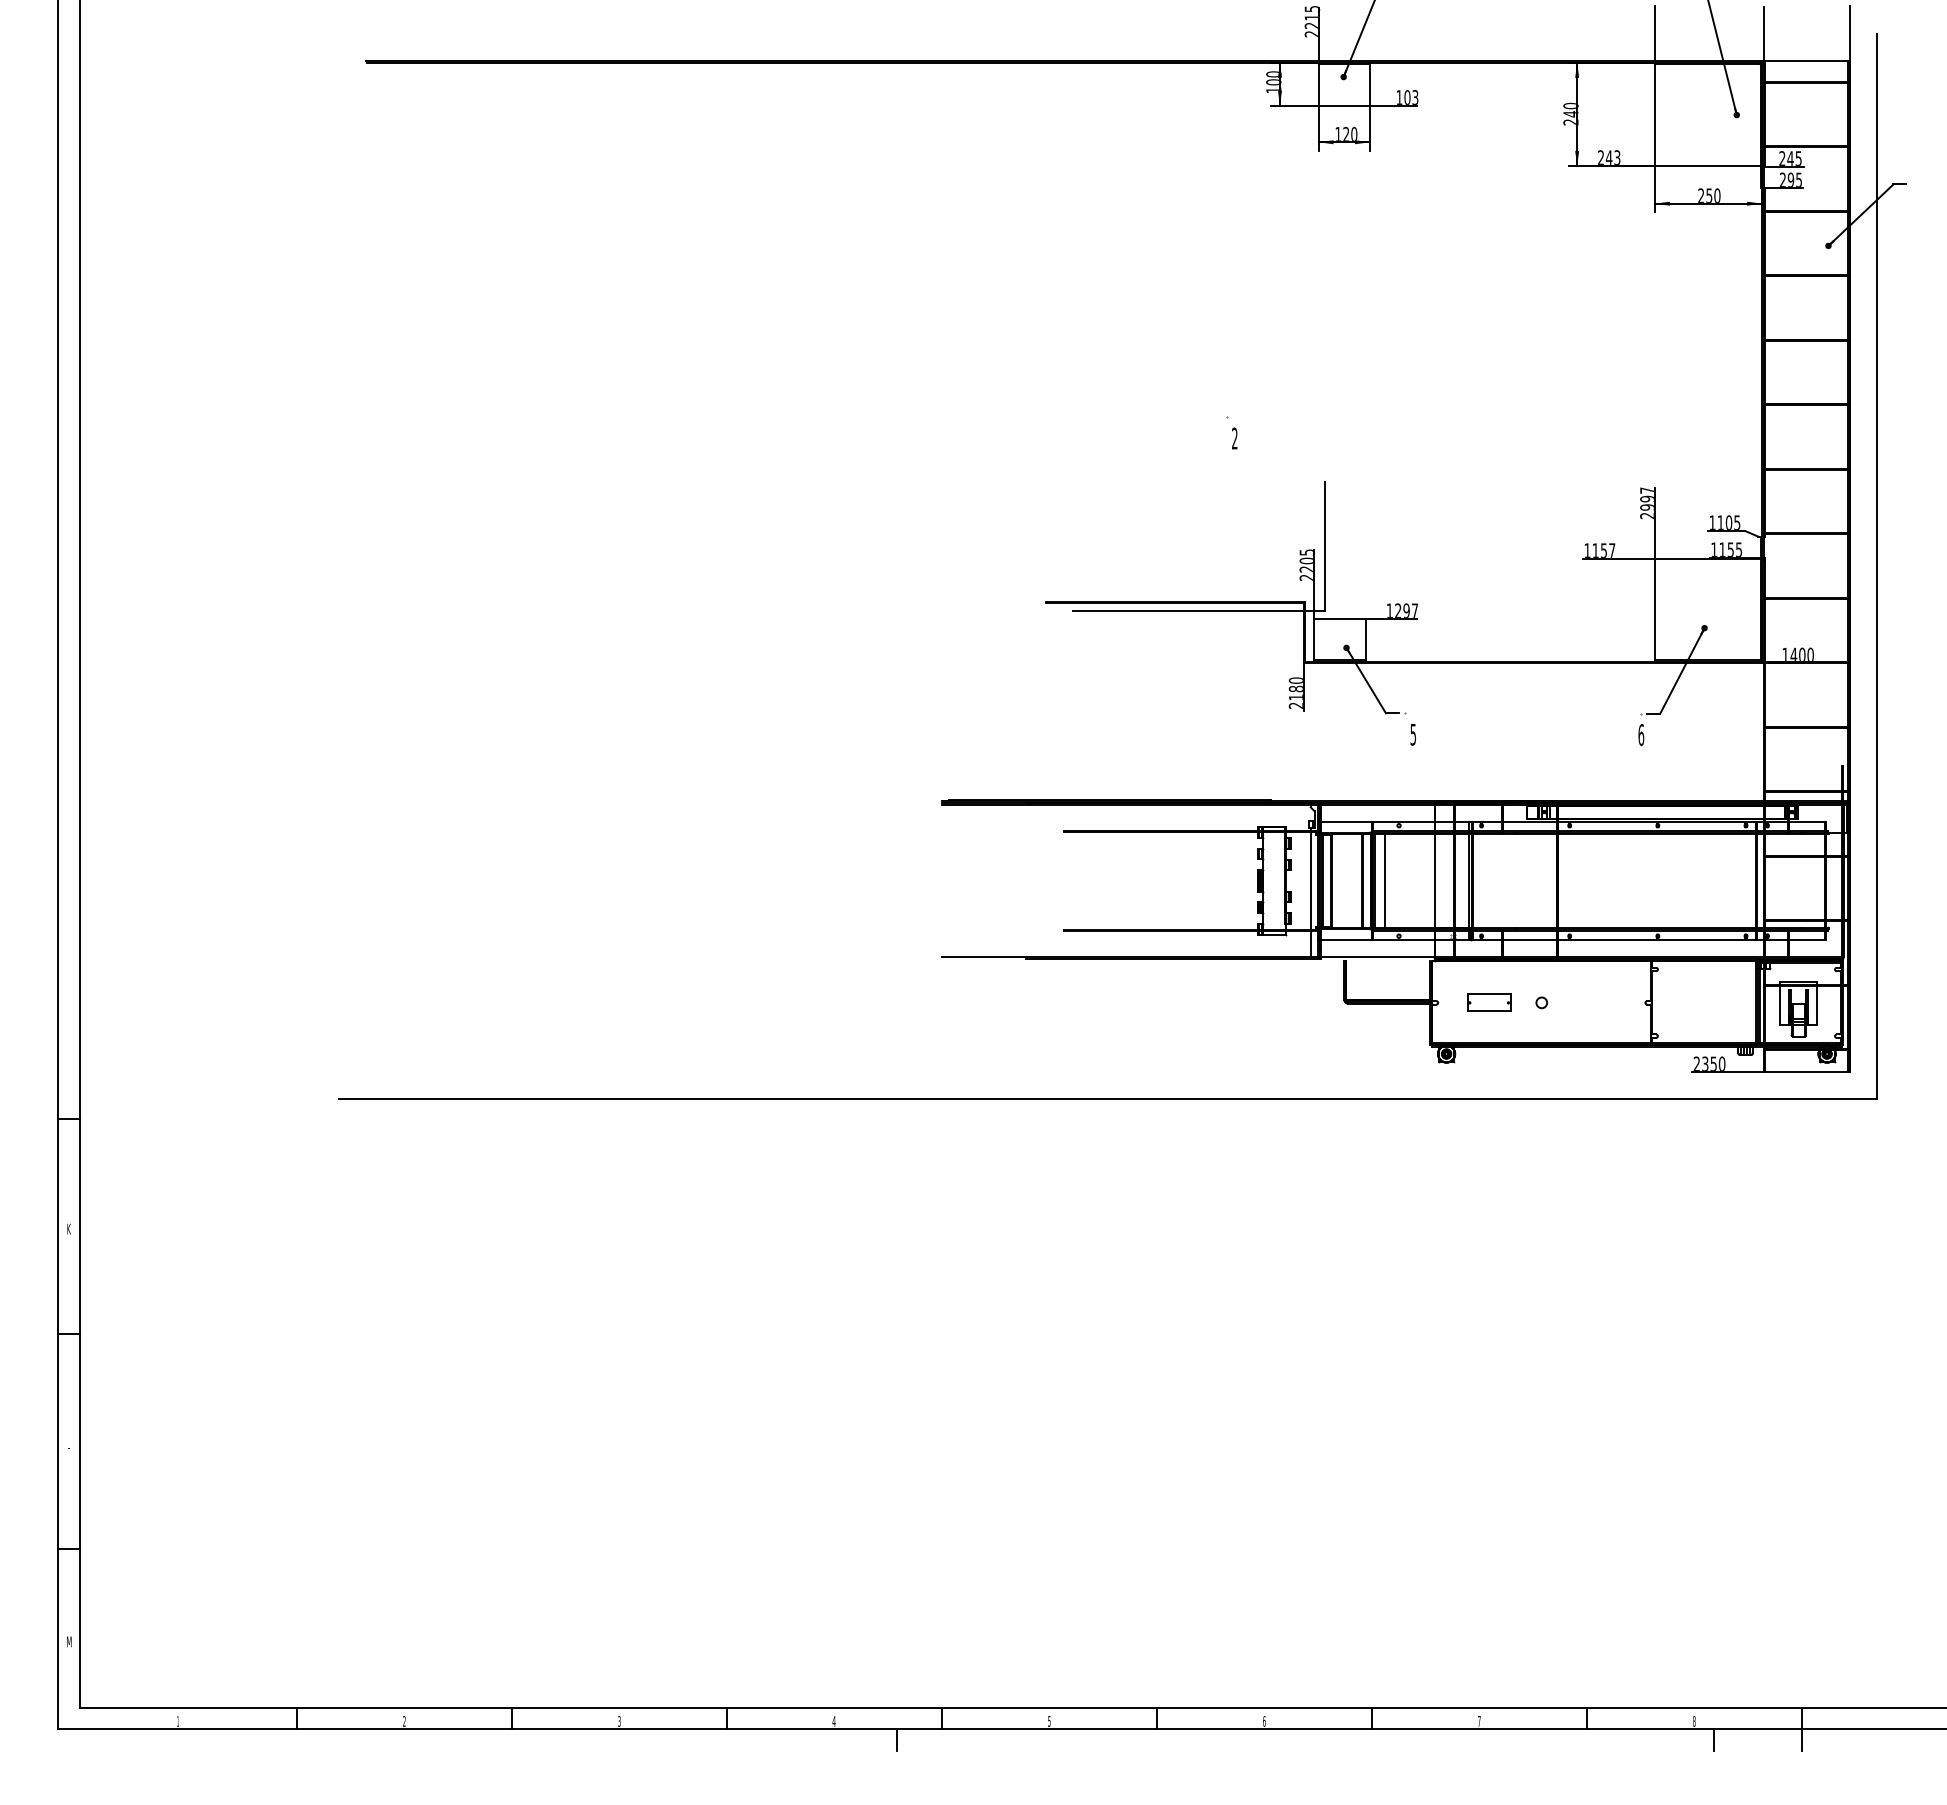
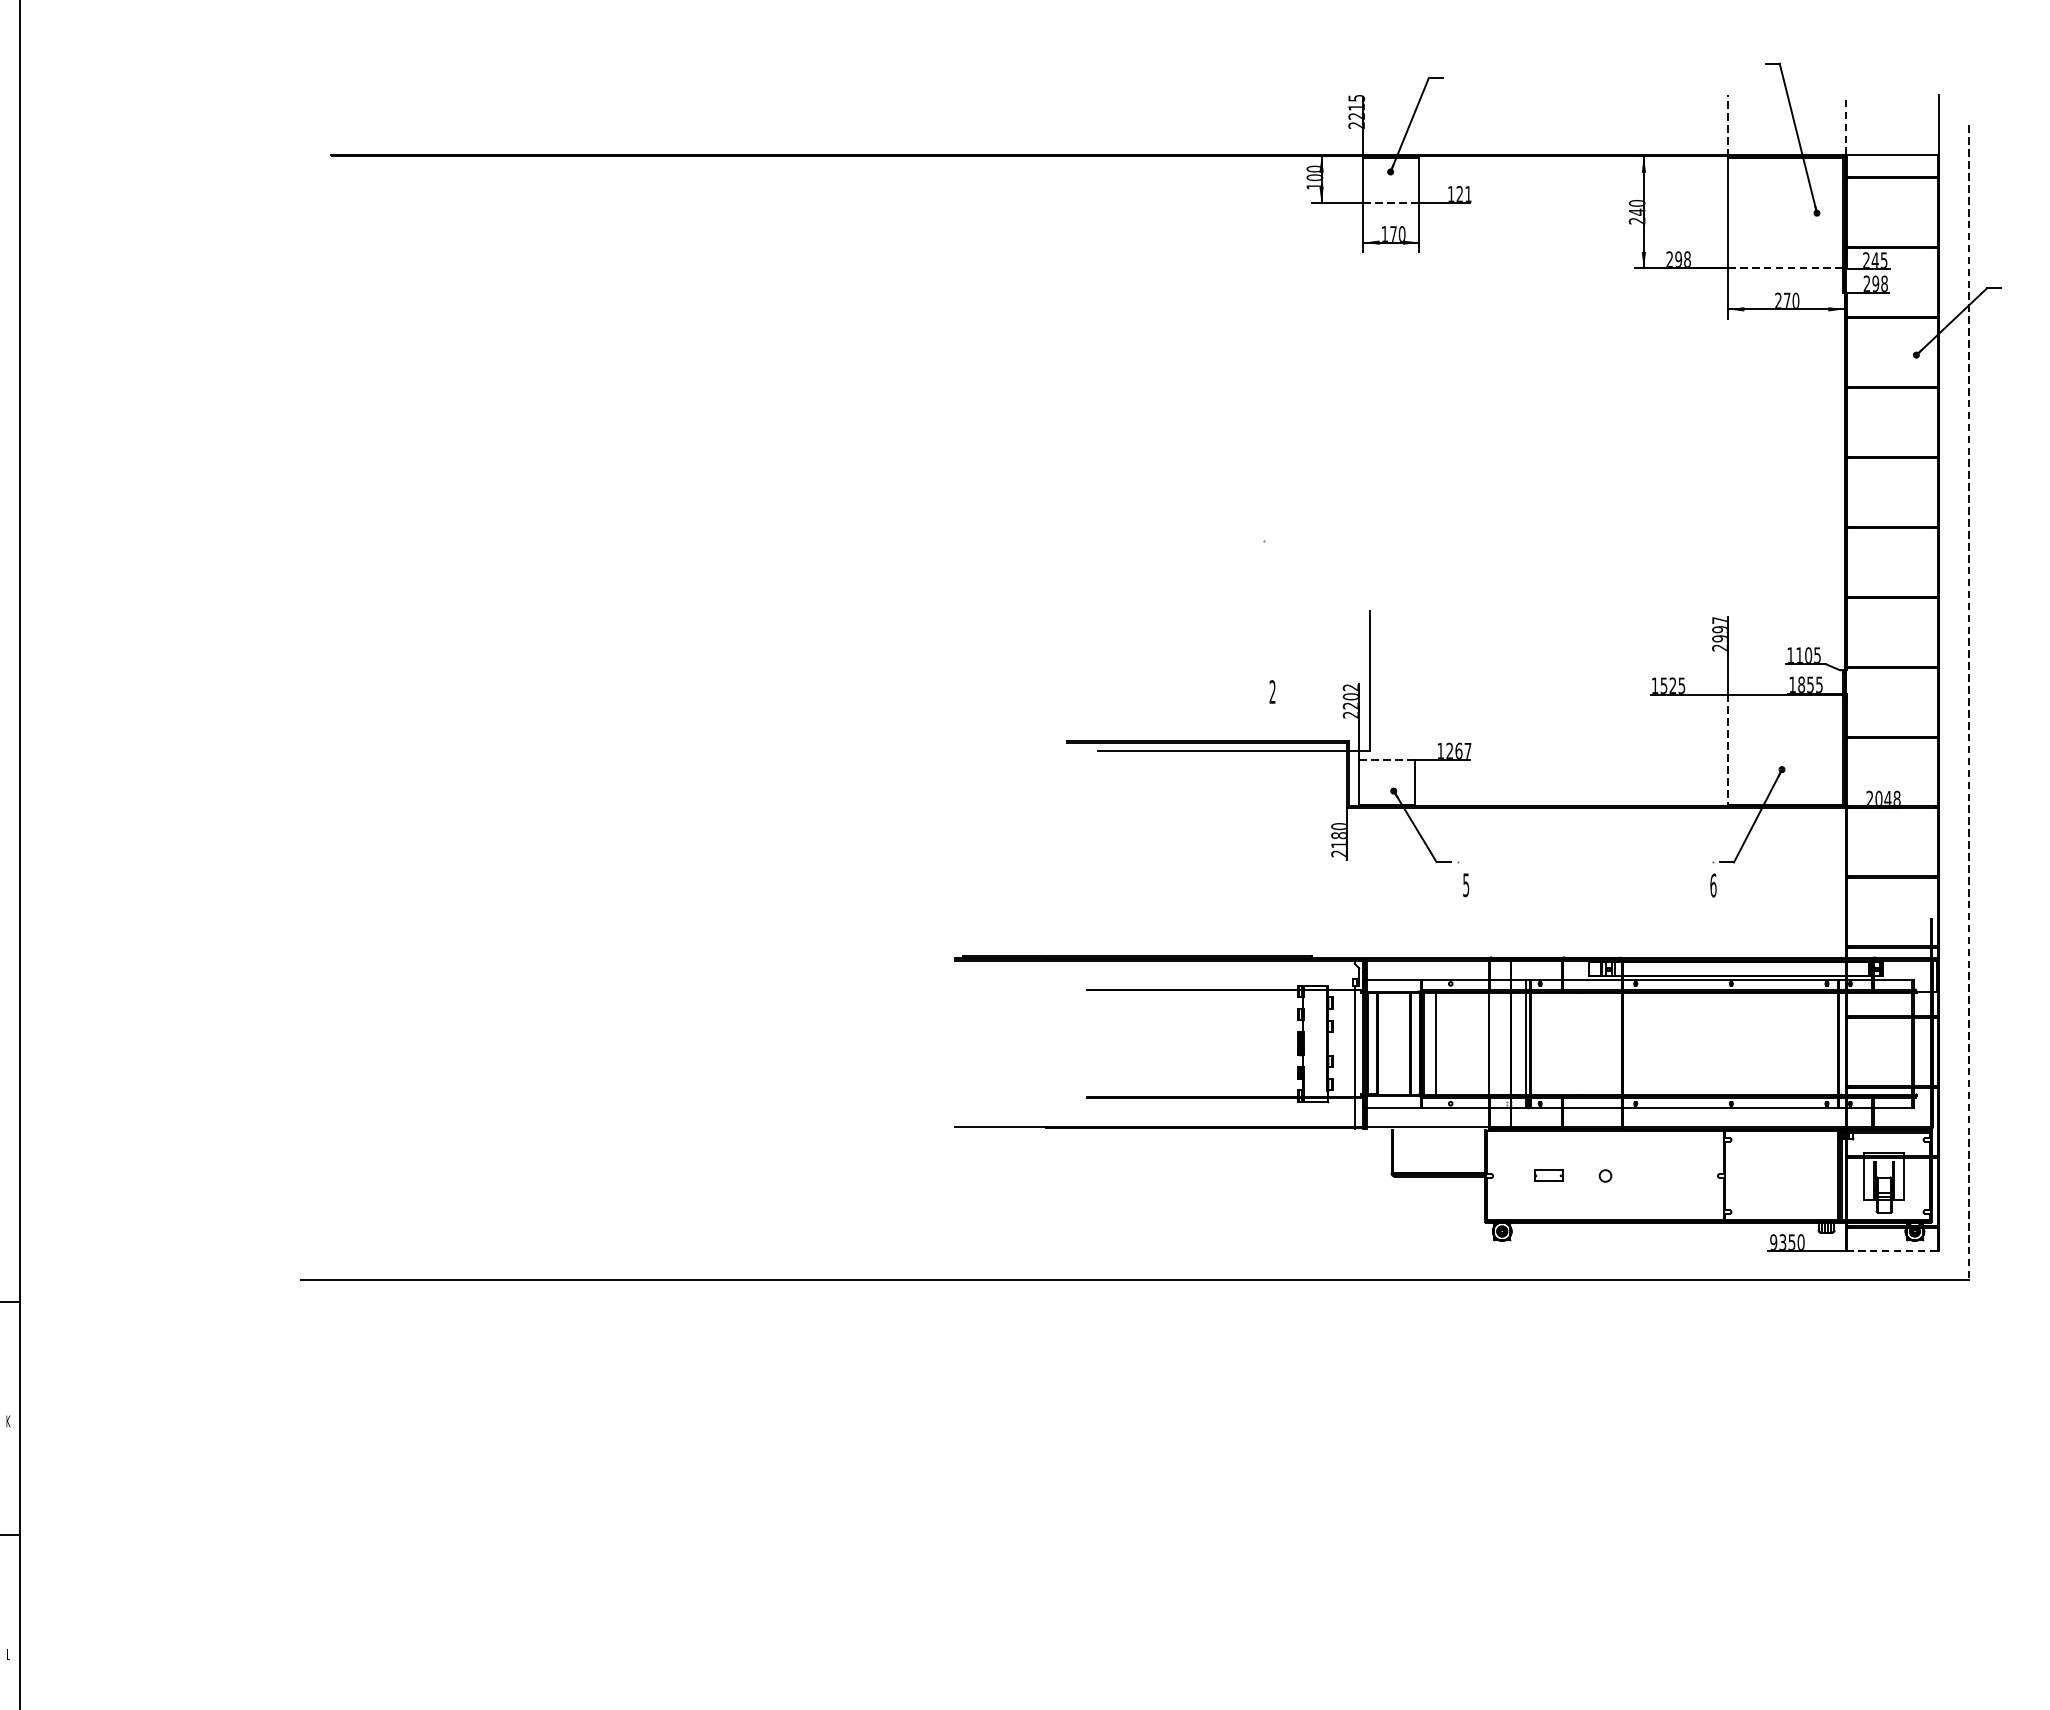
line: (1763, 33) -> (1845, 124), solid -> dashed
line: (1654, 34) -> (1727, 125), solid -> dashed
text: (1411, 97) -> (1464, 194), 103 -> 121
line: (1344, 105) -> (1391, 202), solid -> dashed
text: (1346, 133) -> (1393, 233), 120 -> 170
text: (1612, 157) -> (1682, 259), 243 -> 298
line: (1708, 165) -> (1786, 267), solid -> dashed
text: (1799, 179) -> (1885, 283), 295 -> 298
text: (1709, 195) -> (1787, 300), 250 -> 270
text: (1234, 438) -> (1272, 691), moved
text: (1722, 549) -> (1801, 684), 1155 -> 1855
text: (1603, 550) -> (1672, 685), 1157 -> 1525
text: (1305, 552) -> (1349, 687), 2205 -> 2202
line: (1876, 567) -> (1968, 703), solid -> dashed
text: (1406, 610) -> (1458, 750), 1297 -> 1267
line: (1654, 610) -> (1727, 750), solid -> dashed
line: (1340, 619) -> (1387, 760), solid -> dashed
text: (1797, 653) -> (1882, 797), 1400 -> 2048
part: (1489, 1002) -> (1548, 1175), size x0.6
text: (1696, 1063) -> (1773, 1241), 2350 -> 9350
line: (1806, 1071) -> (1892, 1250), solid -> dashed

